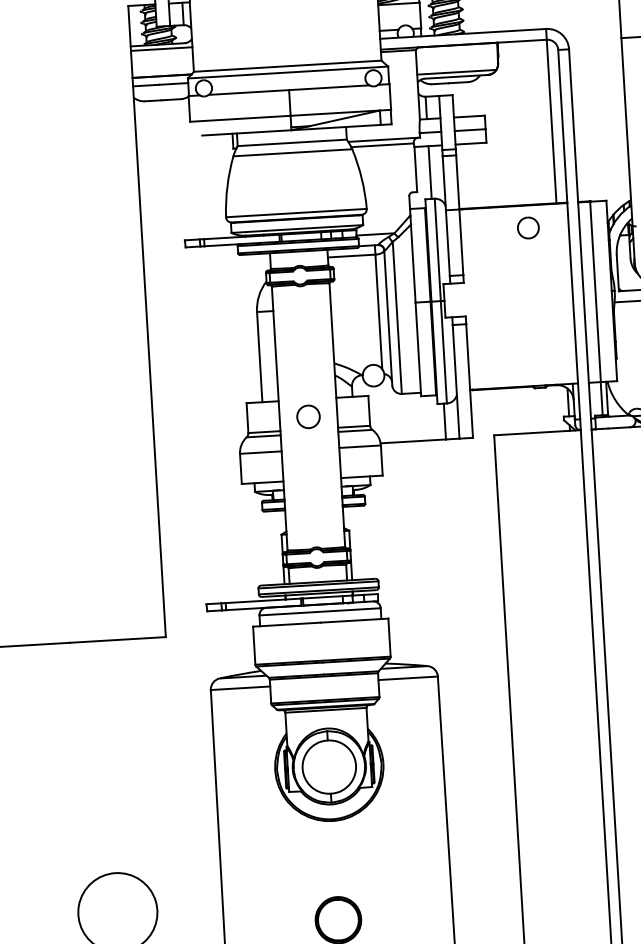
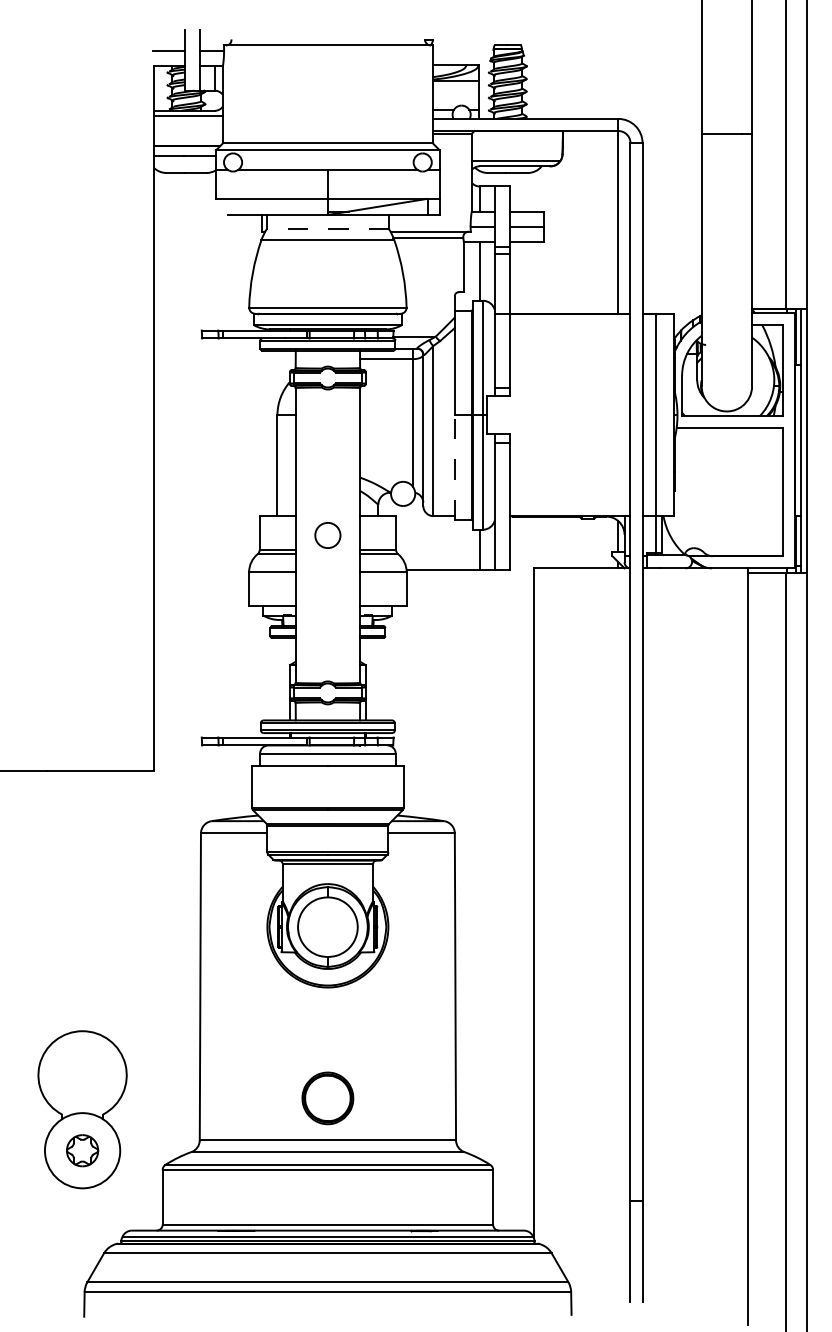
line: (291, 143) -> (327, 229), solid -> dashed
part: (527, 227) -> (584, 339), removed
line: (418, 349) -> (454, 467), solid -> dashed

